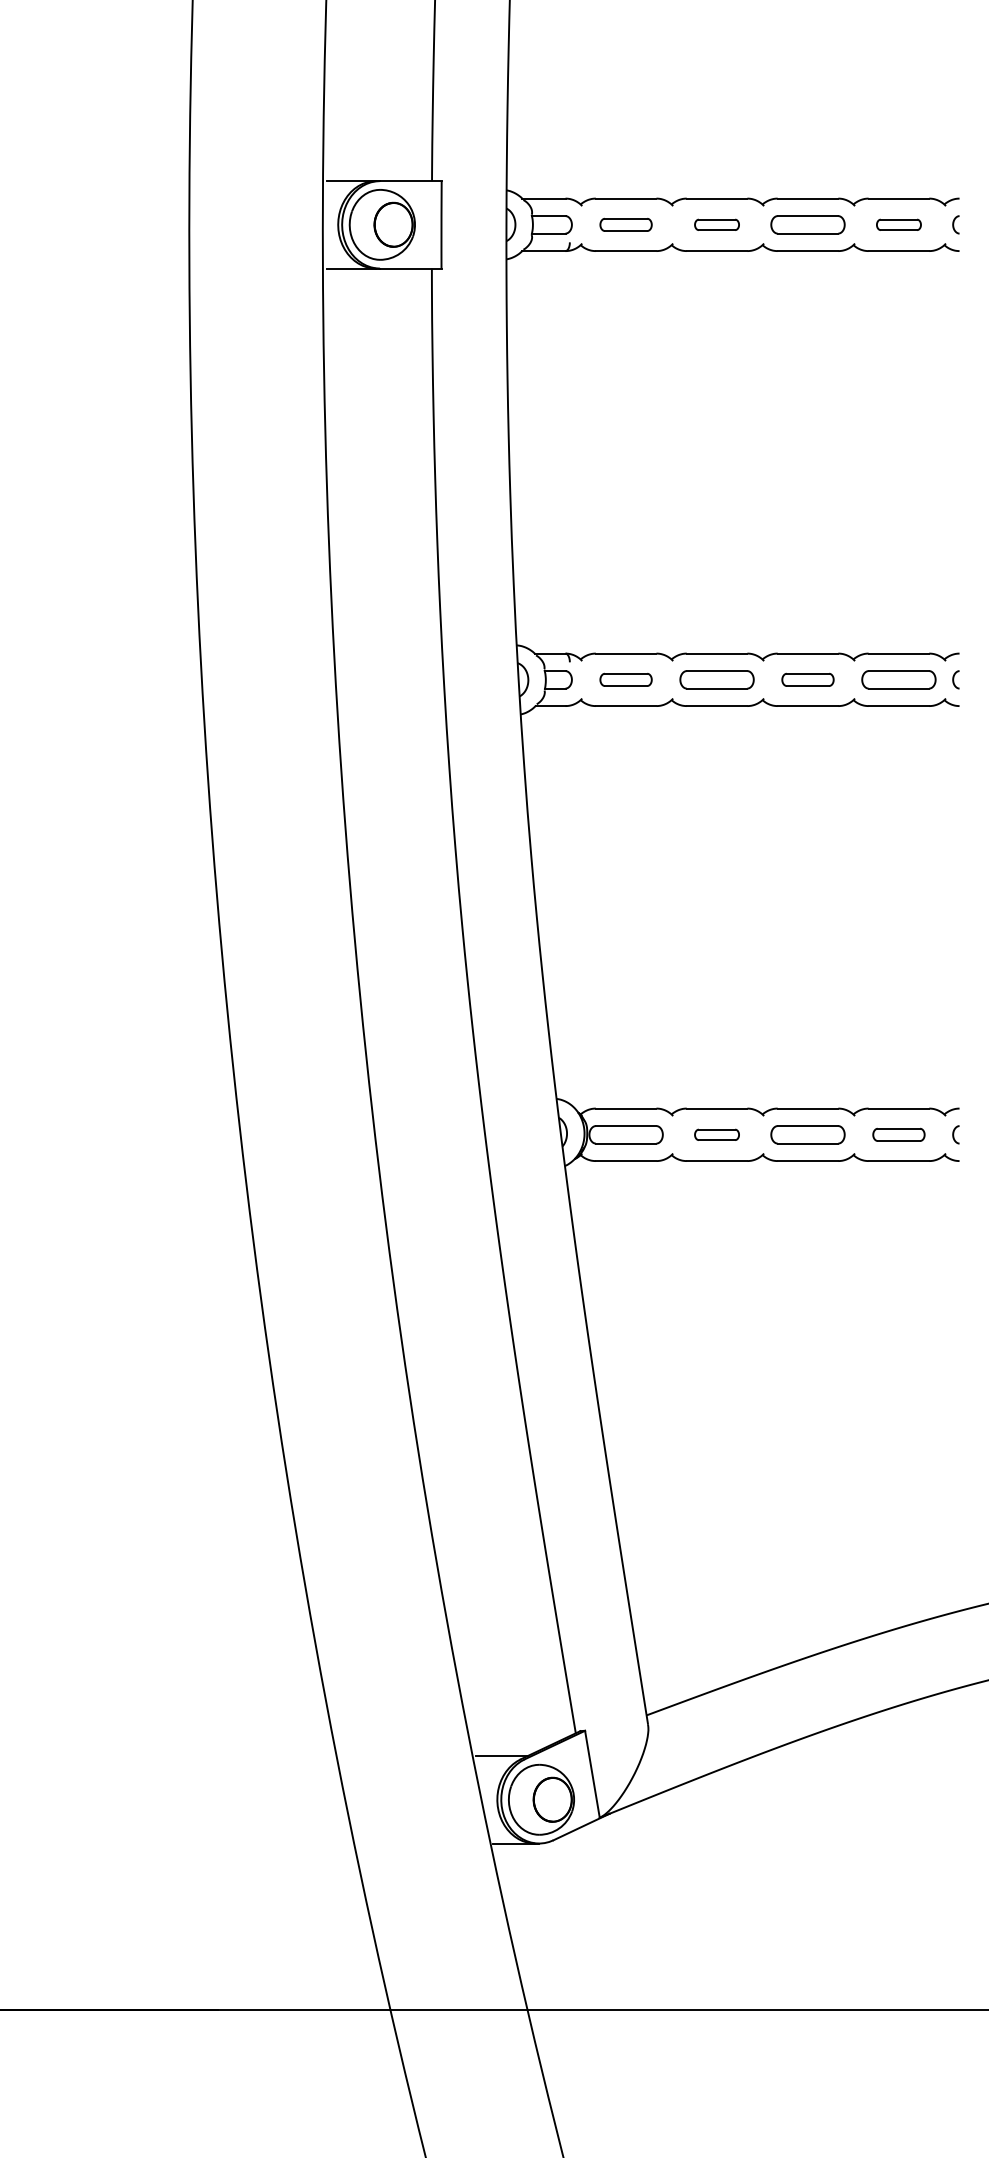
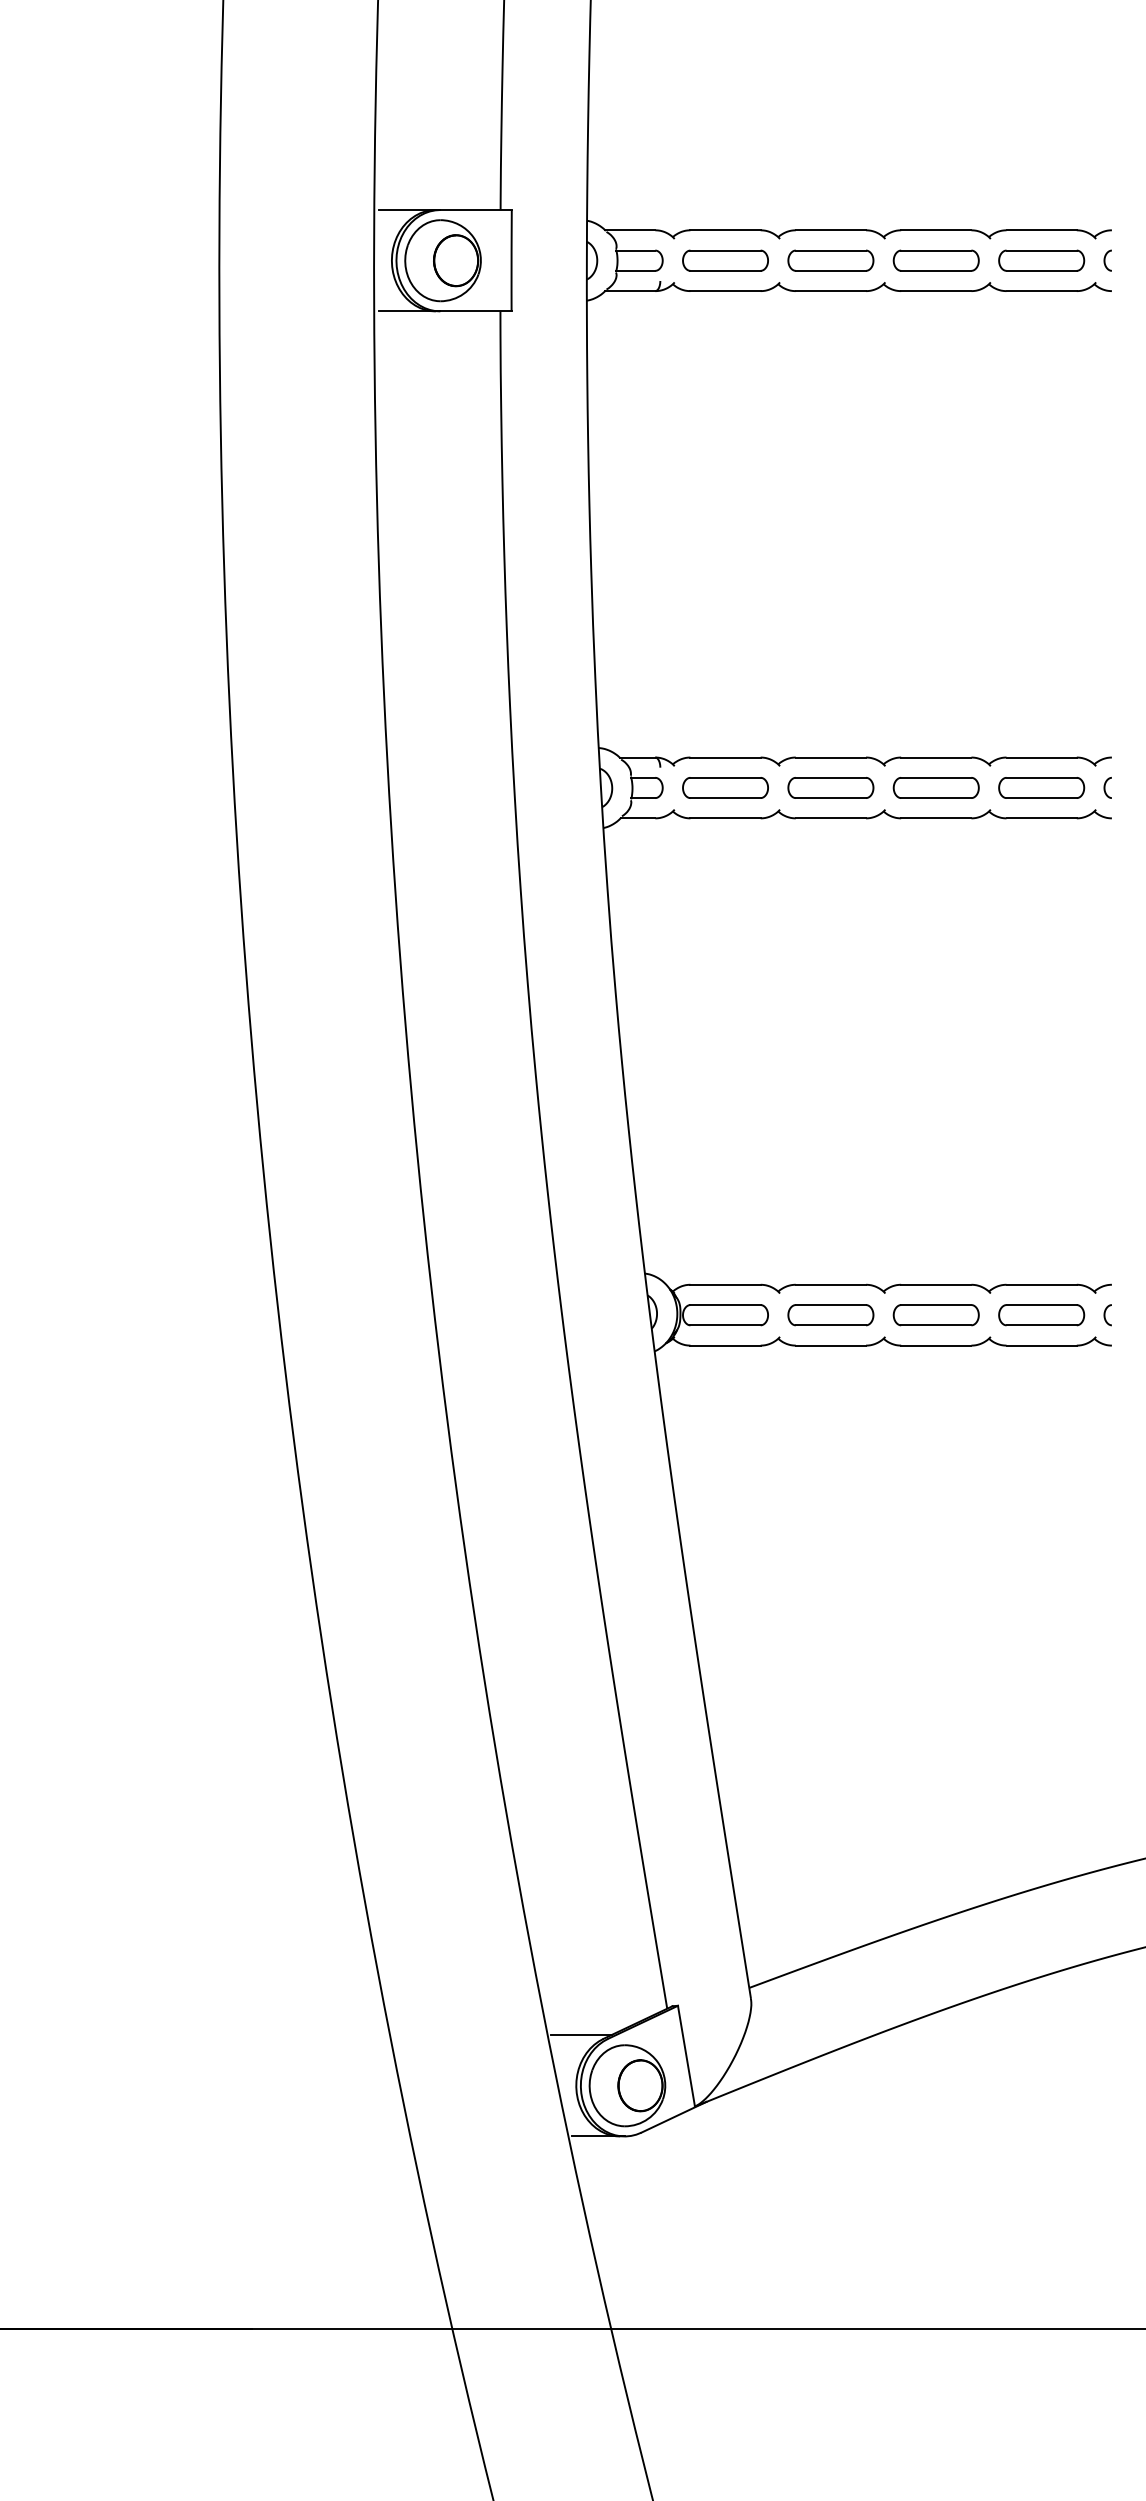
part: (625, 224) -> (724, 260), size x1.43
part: (716, 224) -> (830, 260), size x1.67
part: (898, 224) -> (1041, 260), size x1.67
part: (625, 679) -> (724, 787), size x1.43
part: (807, 679) -> (935, 787), size x1.43
part: (716, 1134) -> (830, 1314), size x1.67
part: (898, 1134) -> (1041, 1314), size x1.43

